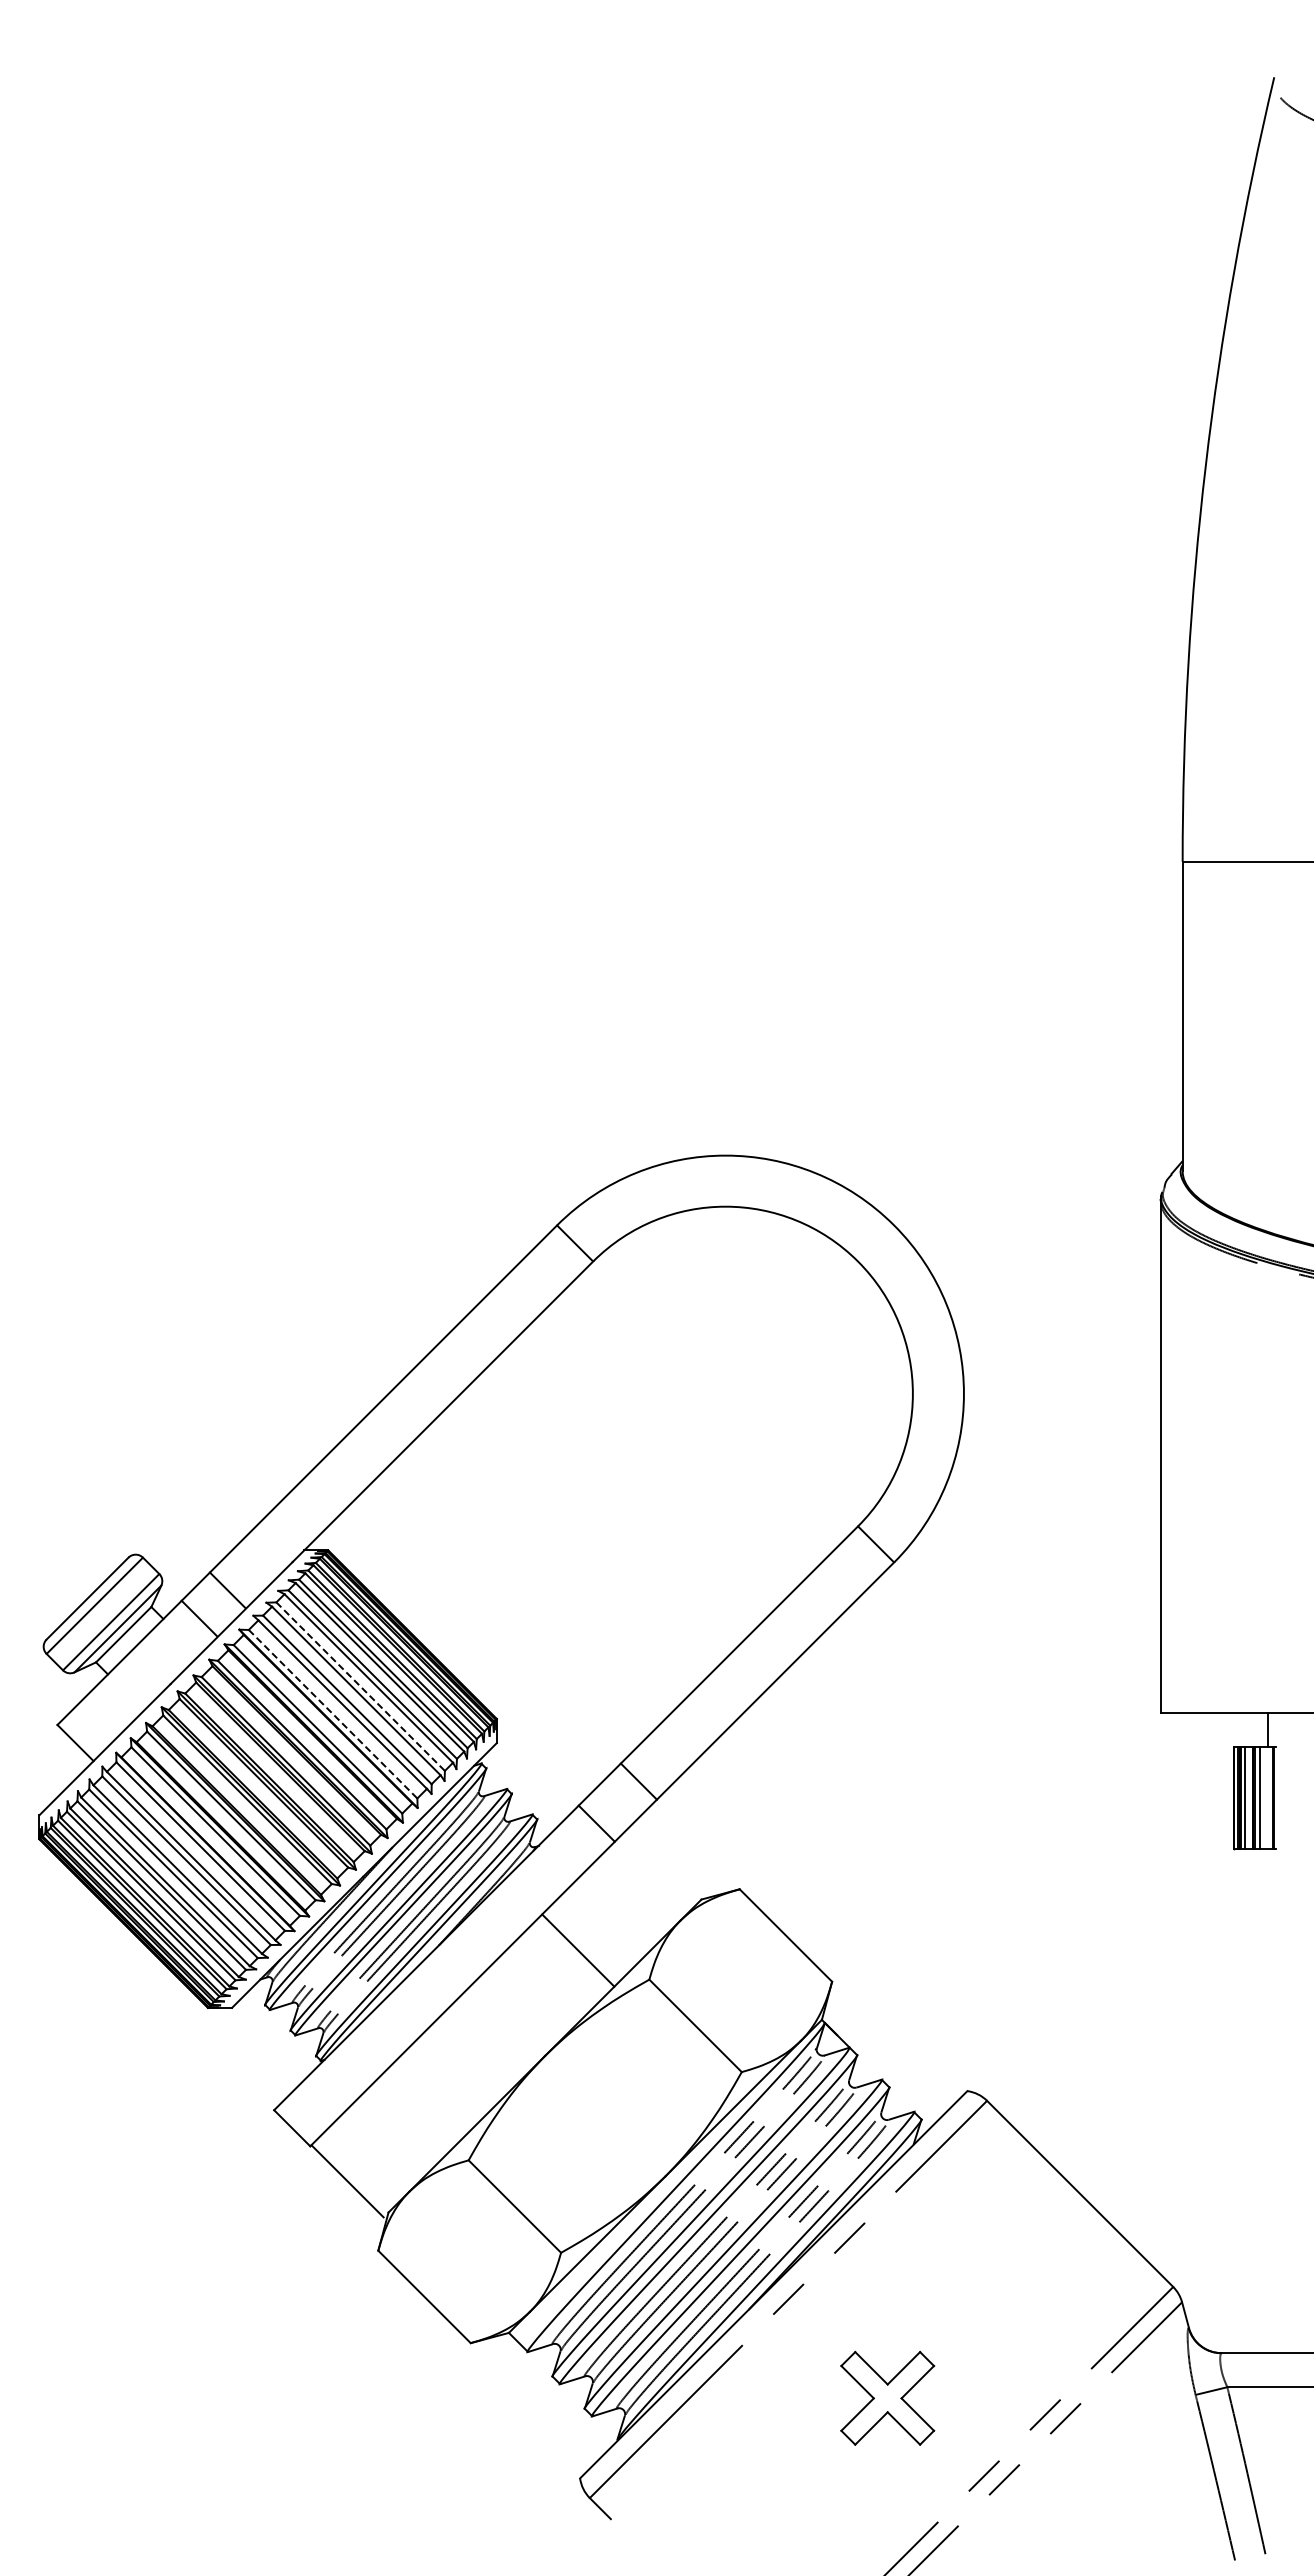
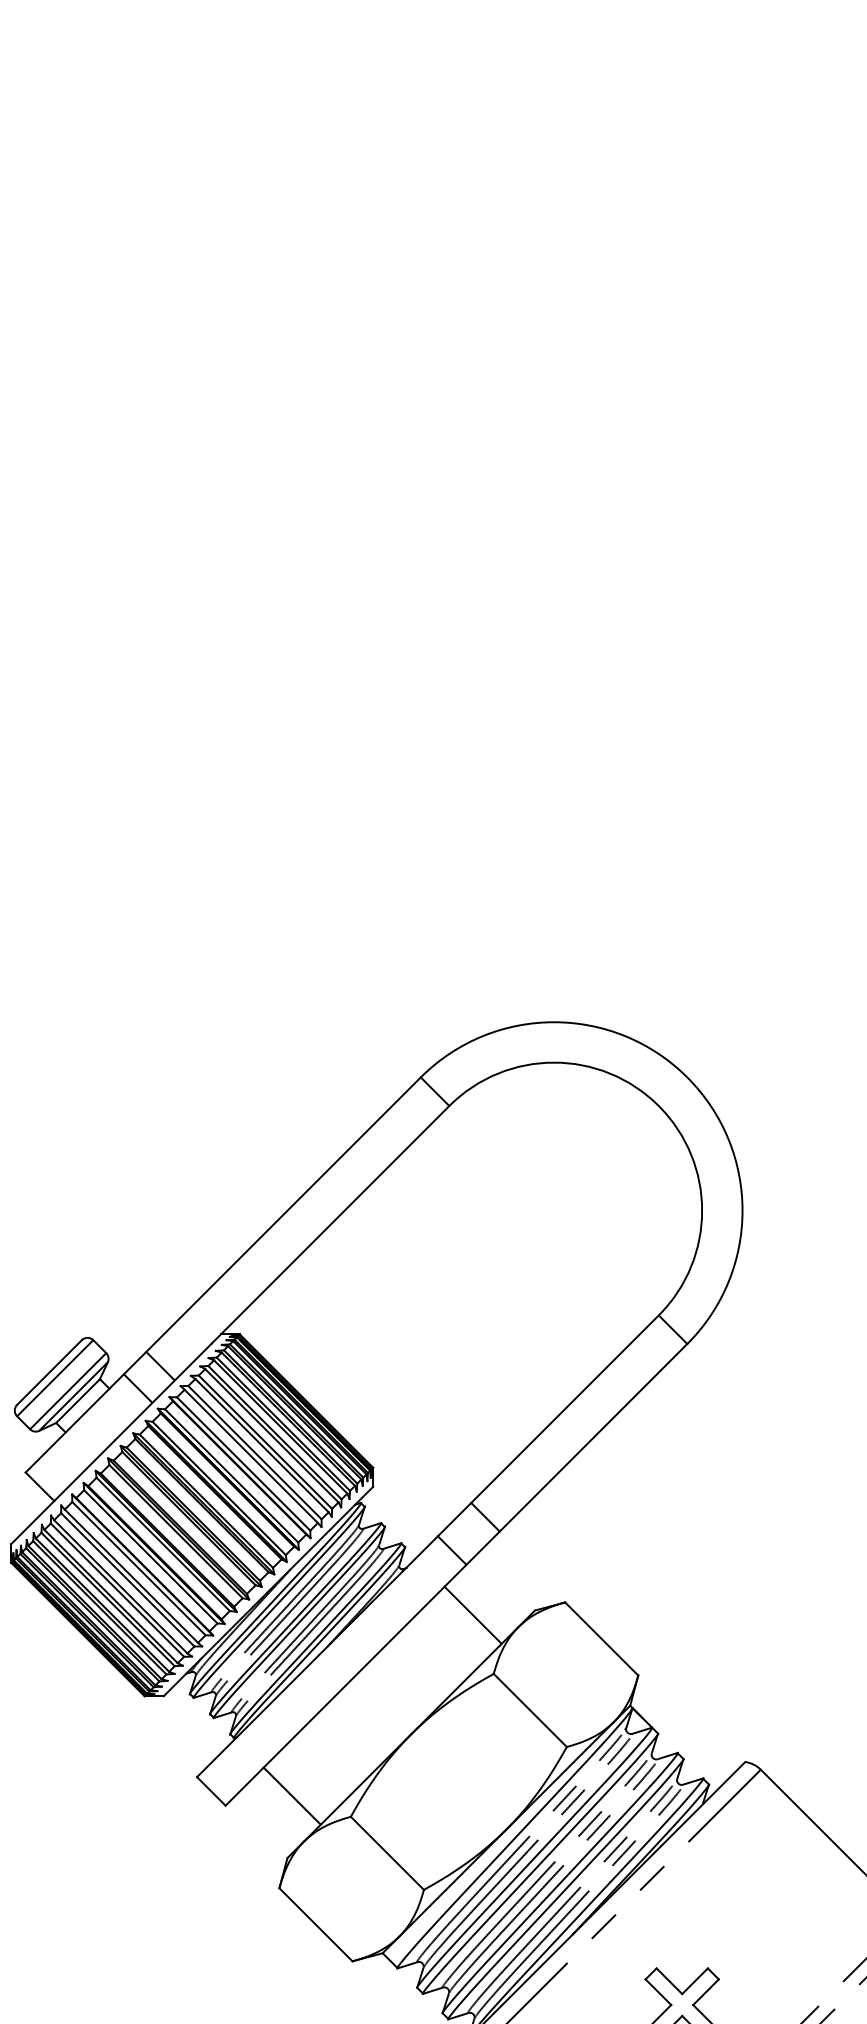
line: (361, 1687) -> (266, 1442), dashed -> solid
line: (333, 1714) -> (243, 1464), dashed -> solid
line: (578, 1950) -> (473, 1615), moved
line: (347, 2181) -> (292, 1796), moved

